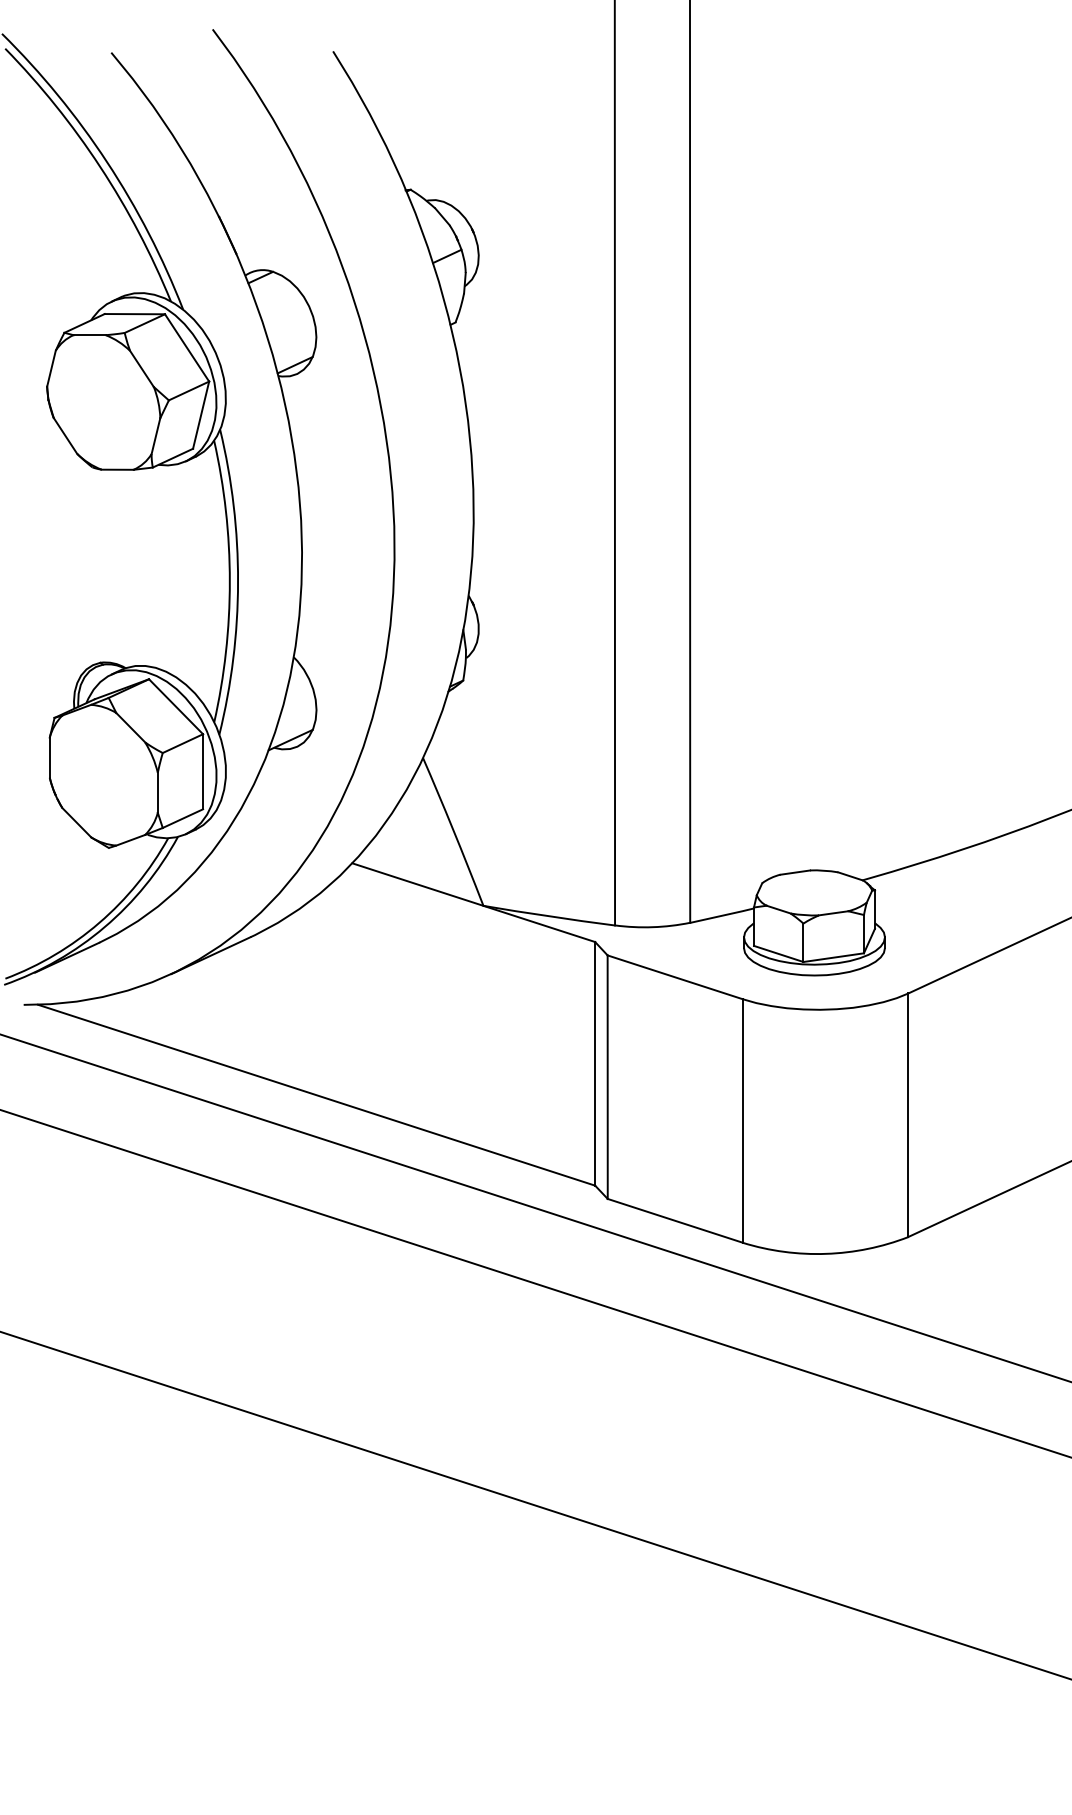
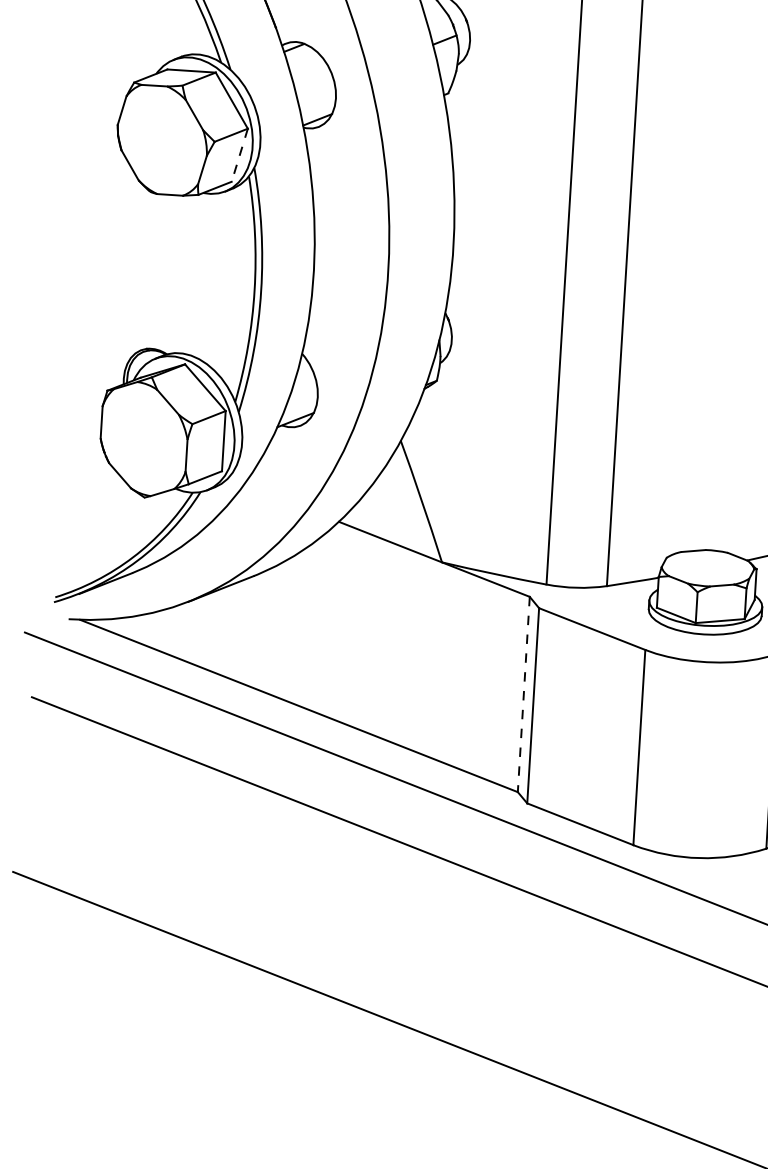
line: (201, 415) -> (240, 155), solid -> dashed
line: (595, 1063) -> (524, 694), solid -> dashed

